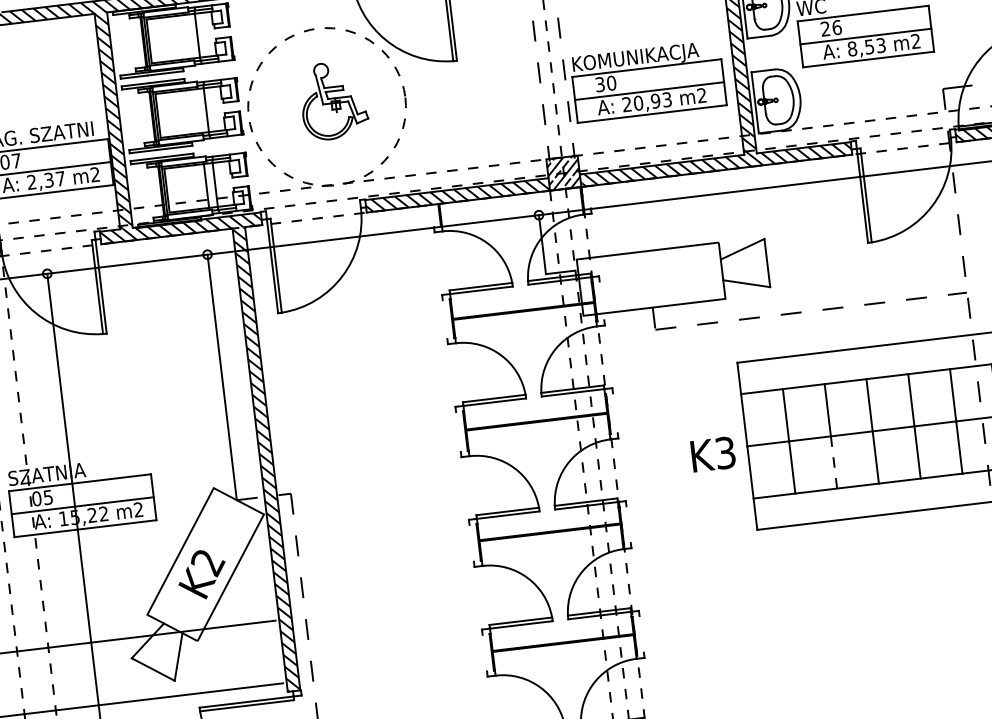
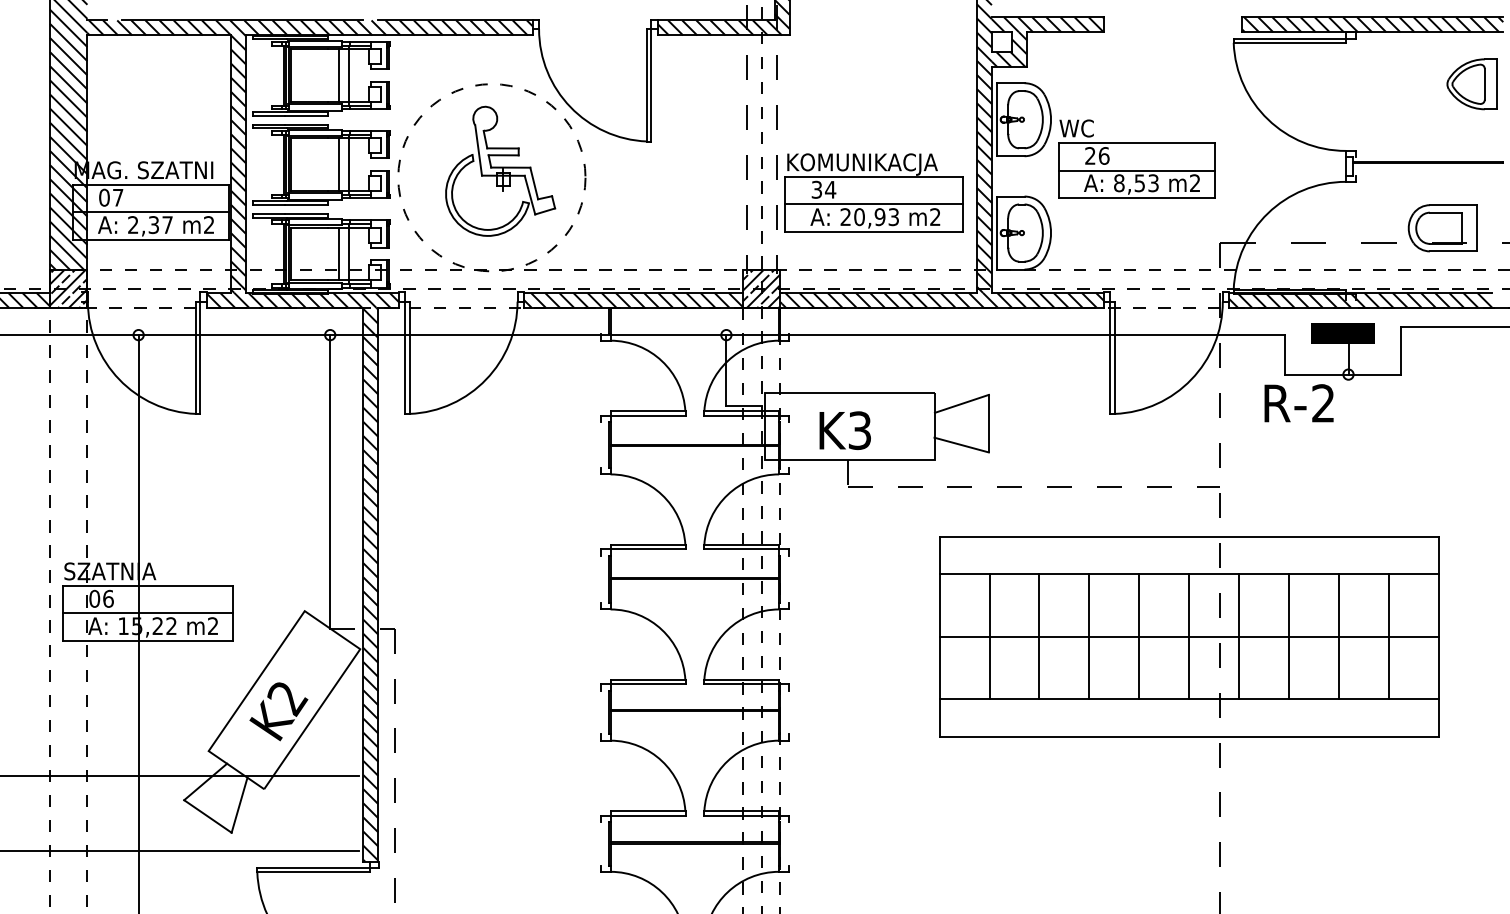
line: (188, 36) -> (338, 75), added
text: (611, 82) -> (830, 189), 30 -> 34
part: (333, 100) -> (500, 170), size x1.43
line: (197, 111) -> (338, 164), added
text: (712, 454) -> (844, 430), moved
line: (833, 461) -> (1039, 667), dashed -> solid
text: (48, 497) -> (108, 598), 05 -> 06

